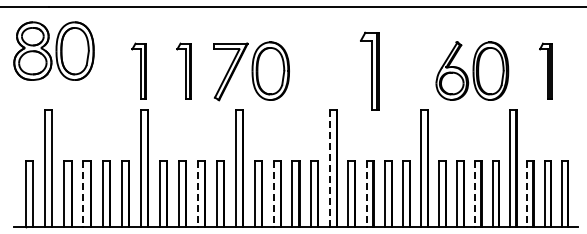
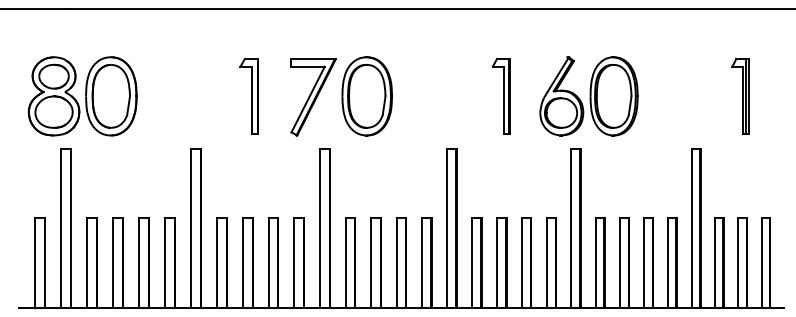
part: (53, 50) -> (82, 95), moved
part: (138, 70) -> (187, 95), removed
part: (369, 70) -> (501, 95), size x0.71
part: (472, 70) -> (589, 95), moved
line: (329, 168) -> (446, 228), dashed -> solid
line: (83, 193) -> (113, 262), dashed -> solid
line: (198, 193) -> (269, 262), dashed -> solid
line: (273, 193) -> (370, 262), dashed -> solid
line: (366, 193) -> (496, 262), dashed -> solid
line: (474, 193) -> (643, 262), dashed -> solid
line: (527, 193) -> (715, 262), dashed -> solid

